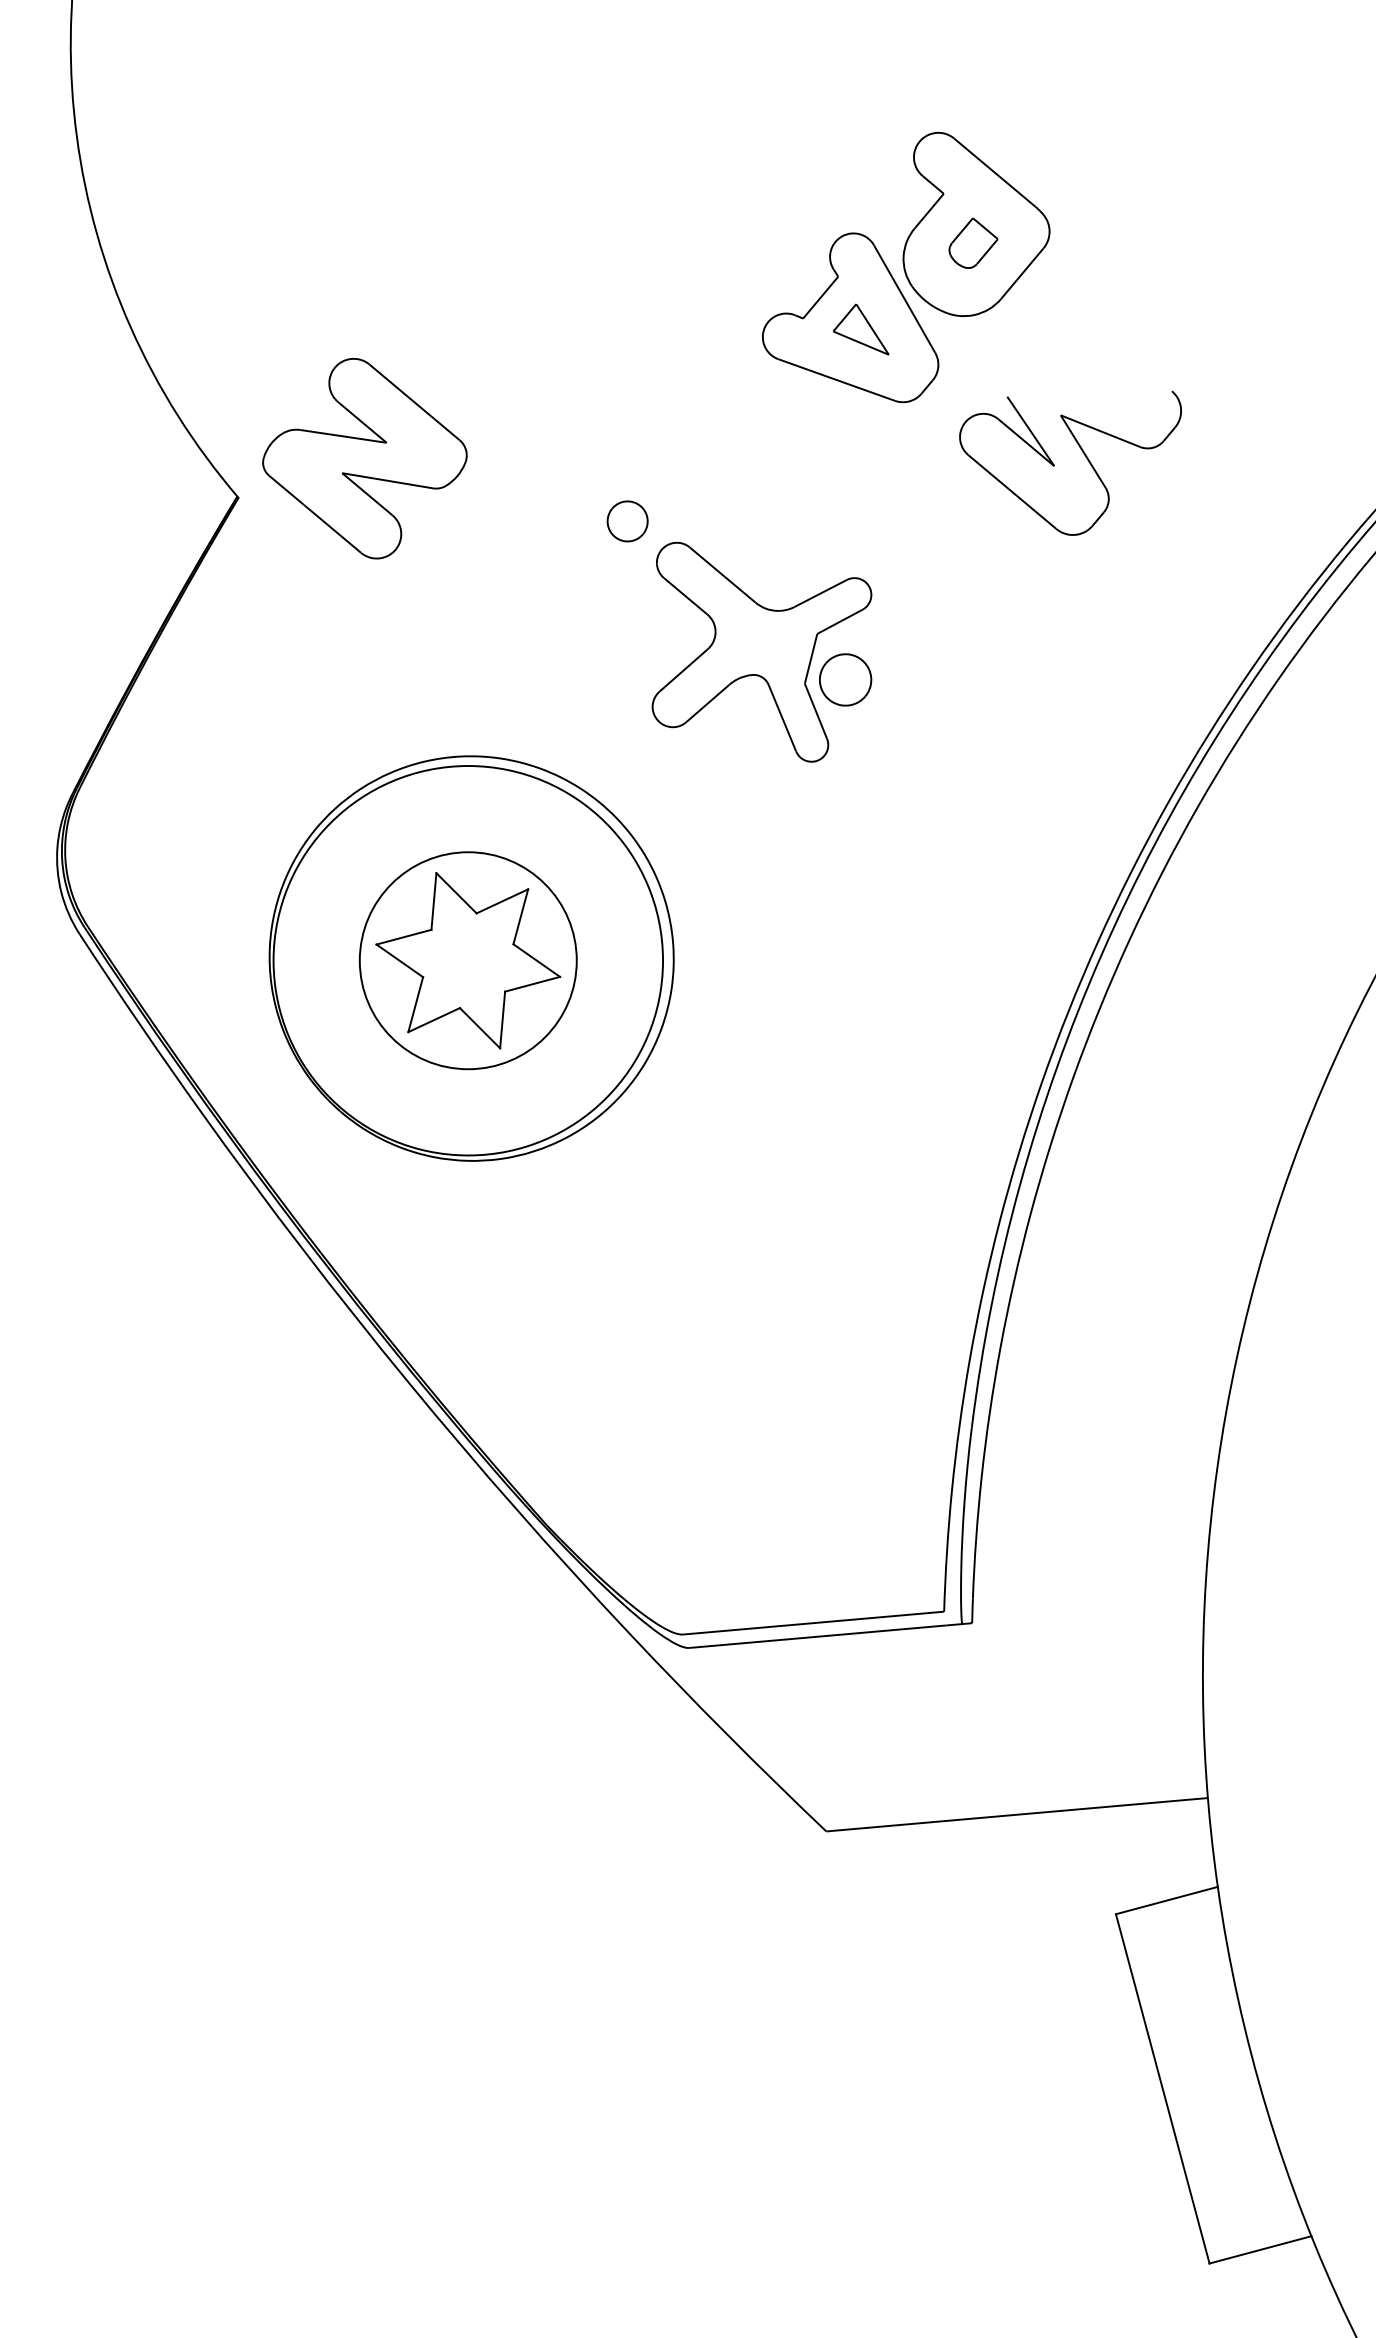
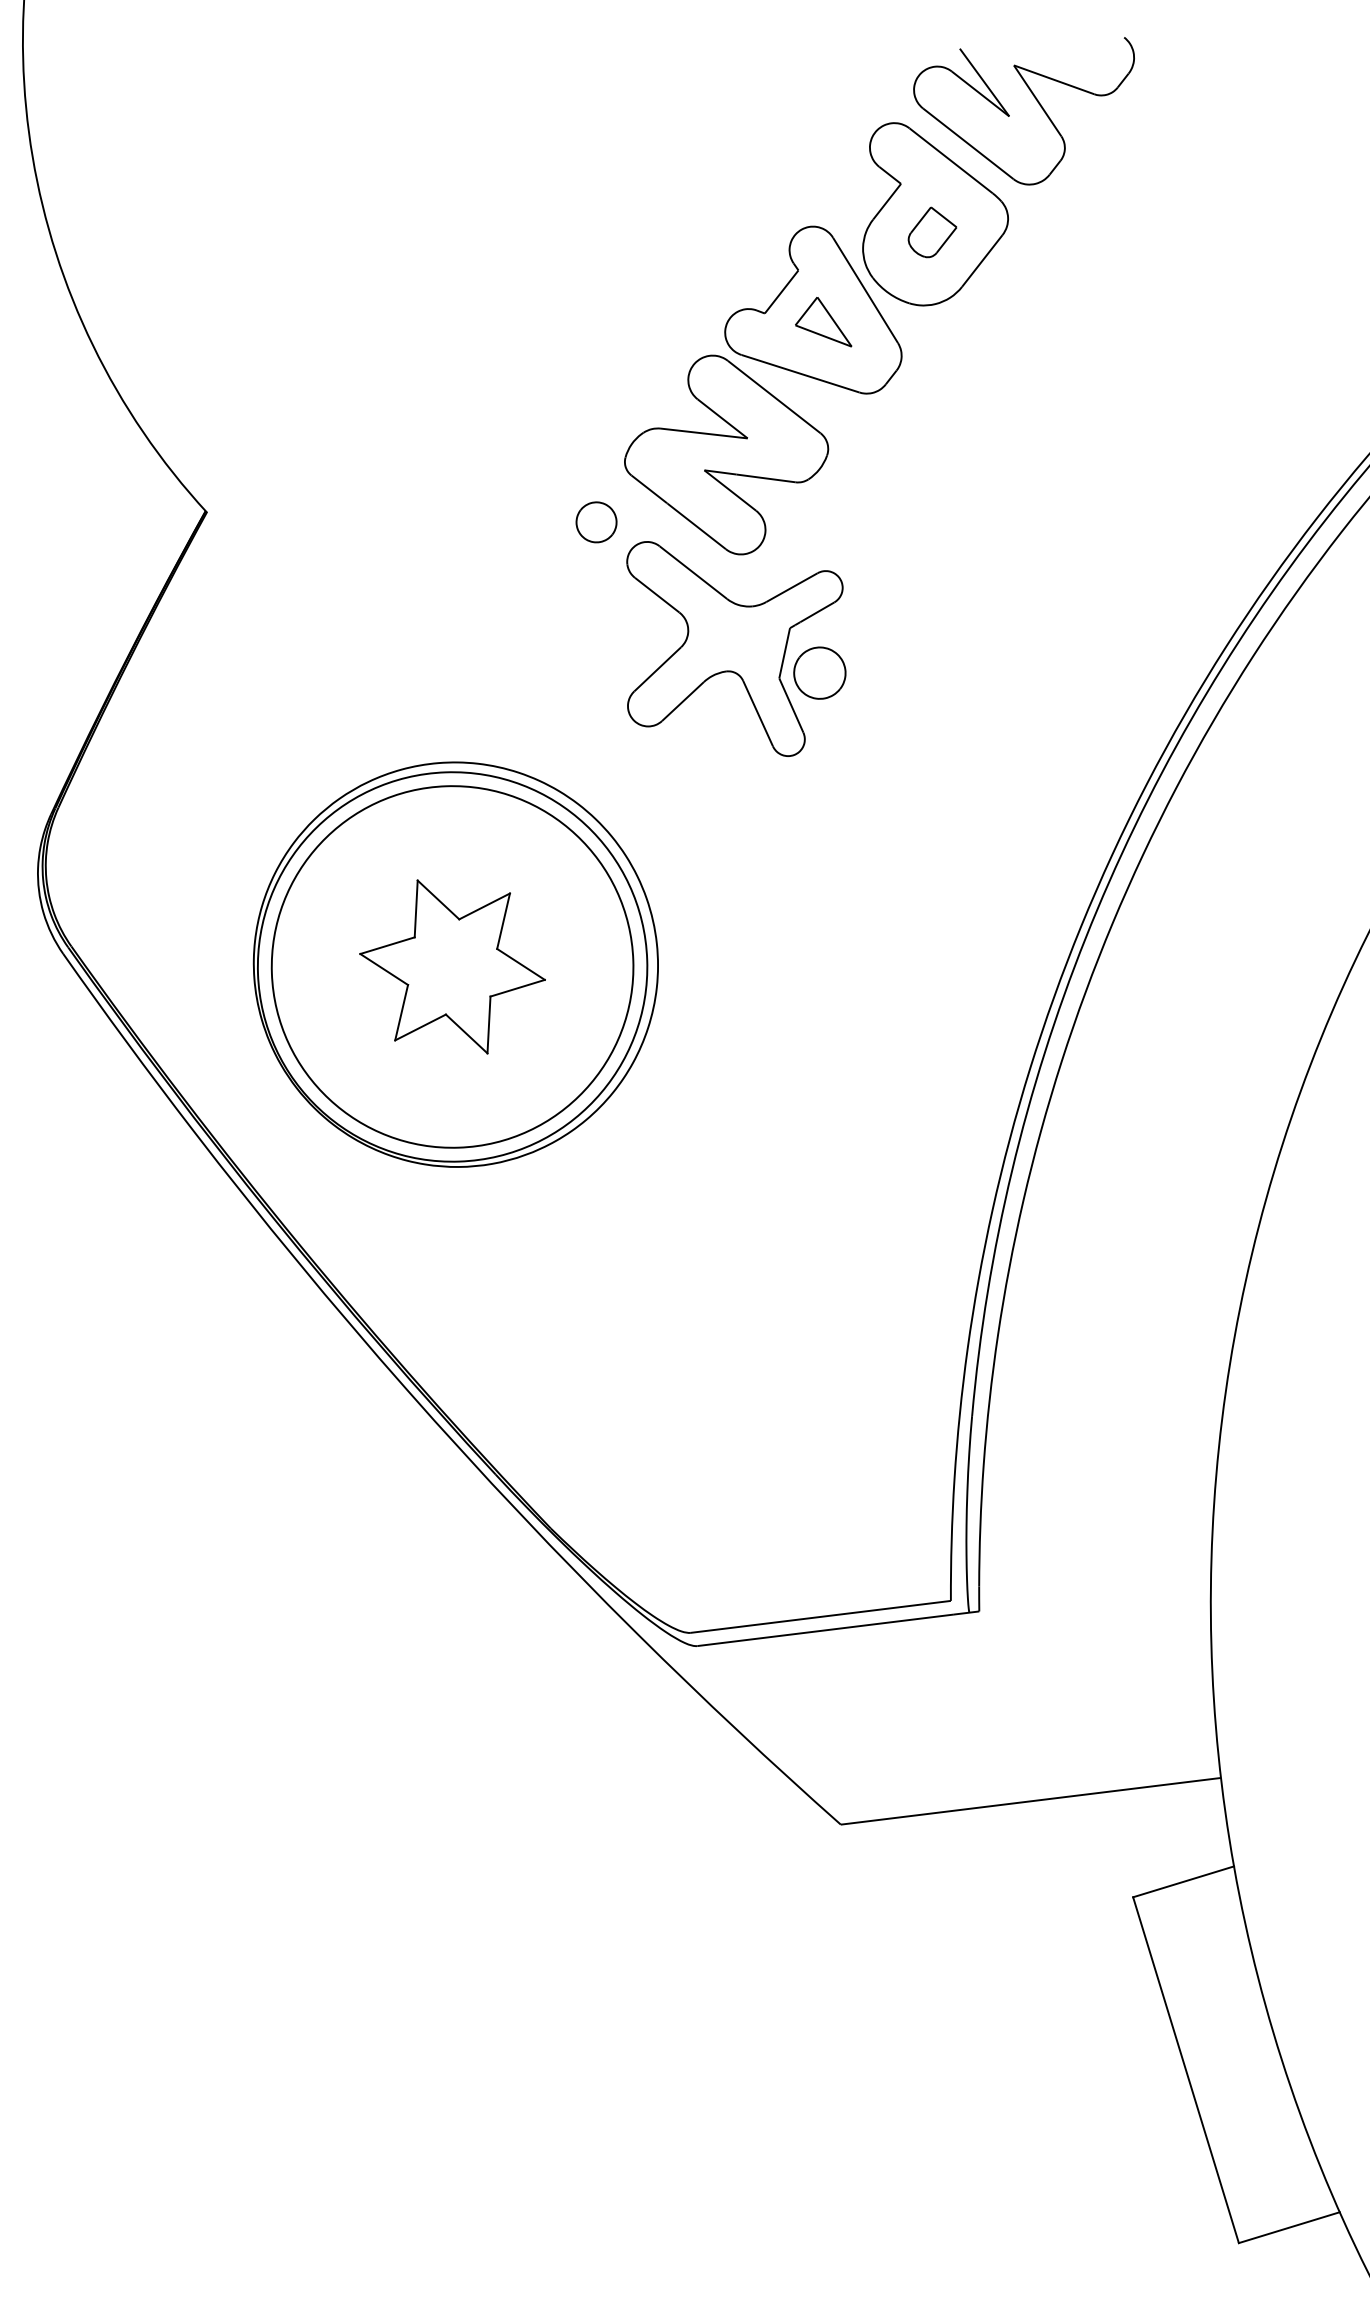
part: (1083, 454) -> (1038, 103), moved
part: (364, 458) -> (726, 454), moved
circle: (468, 960) -> (452, 966), size x1.67

